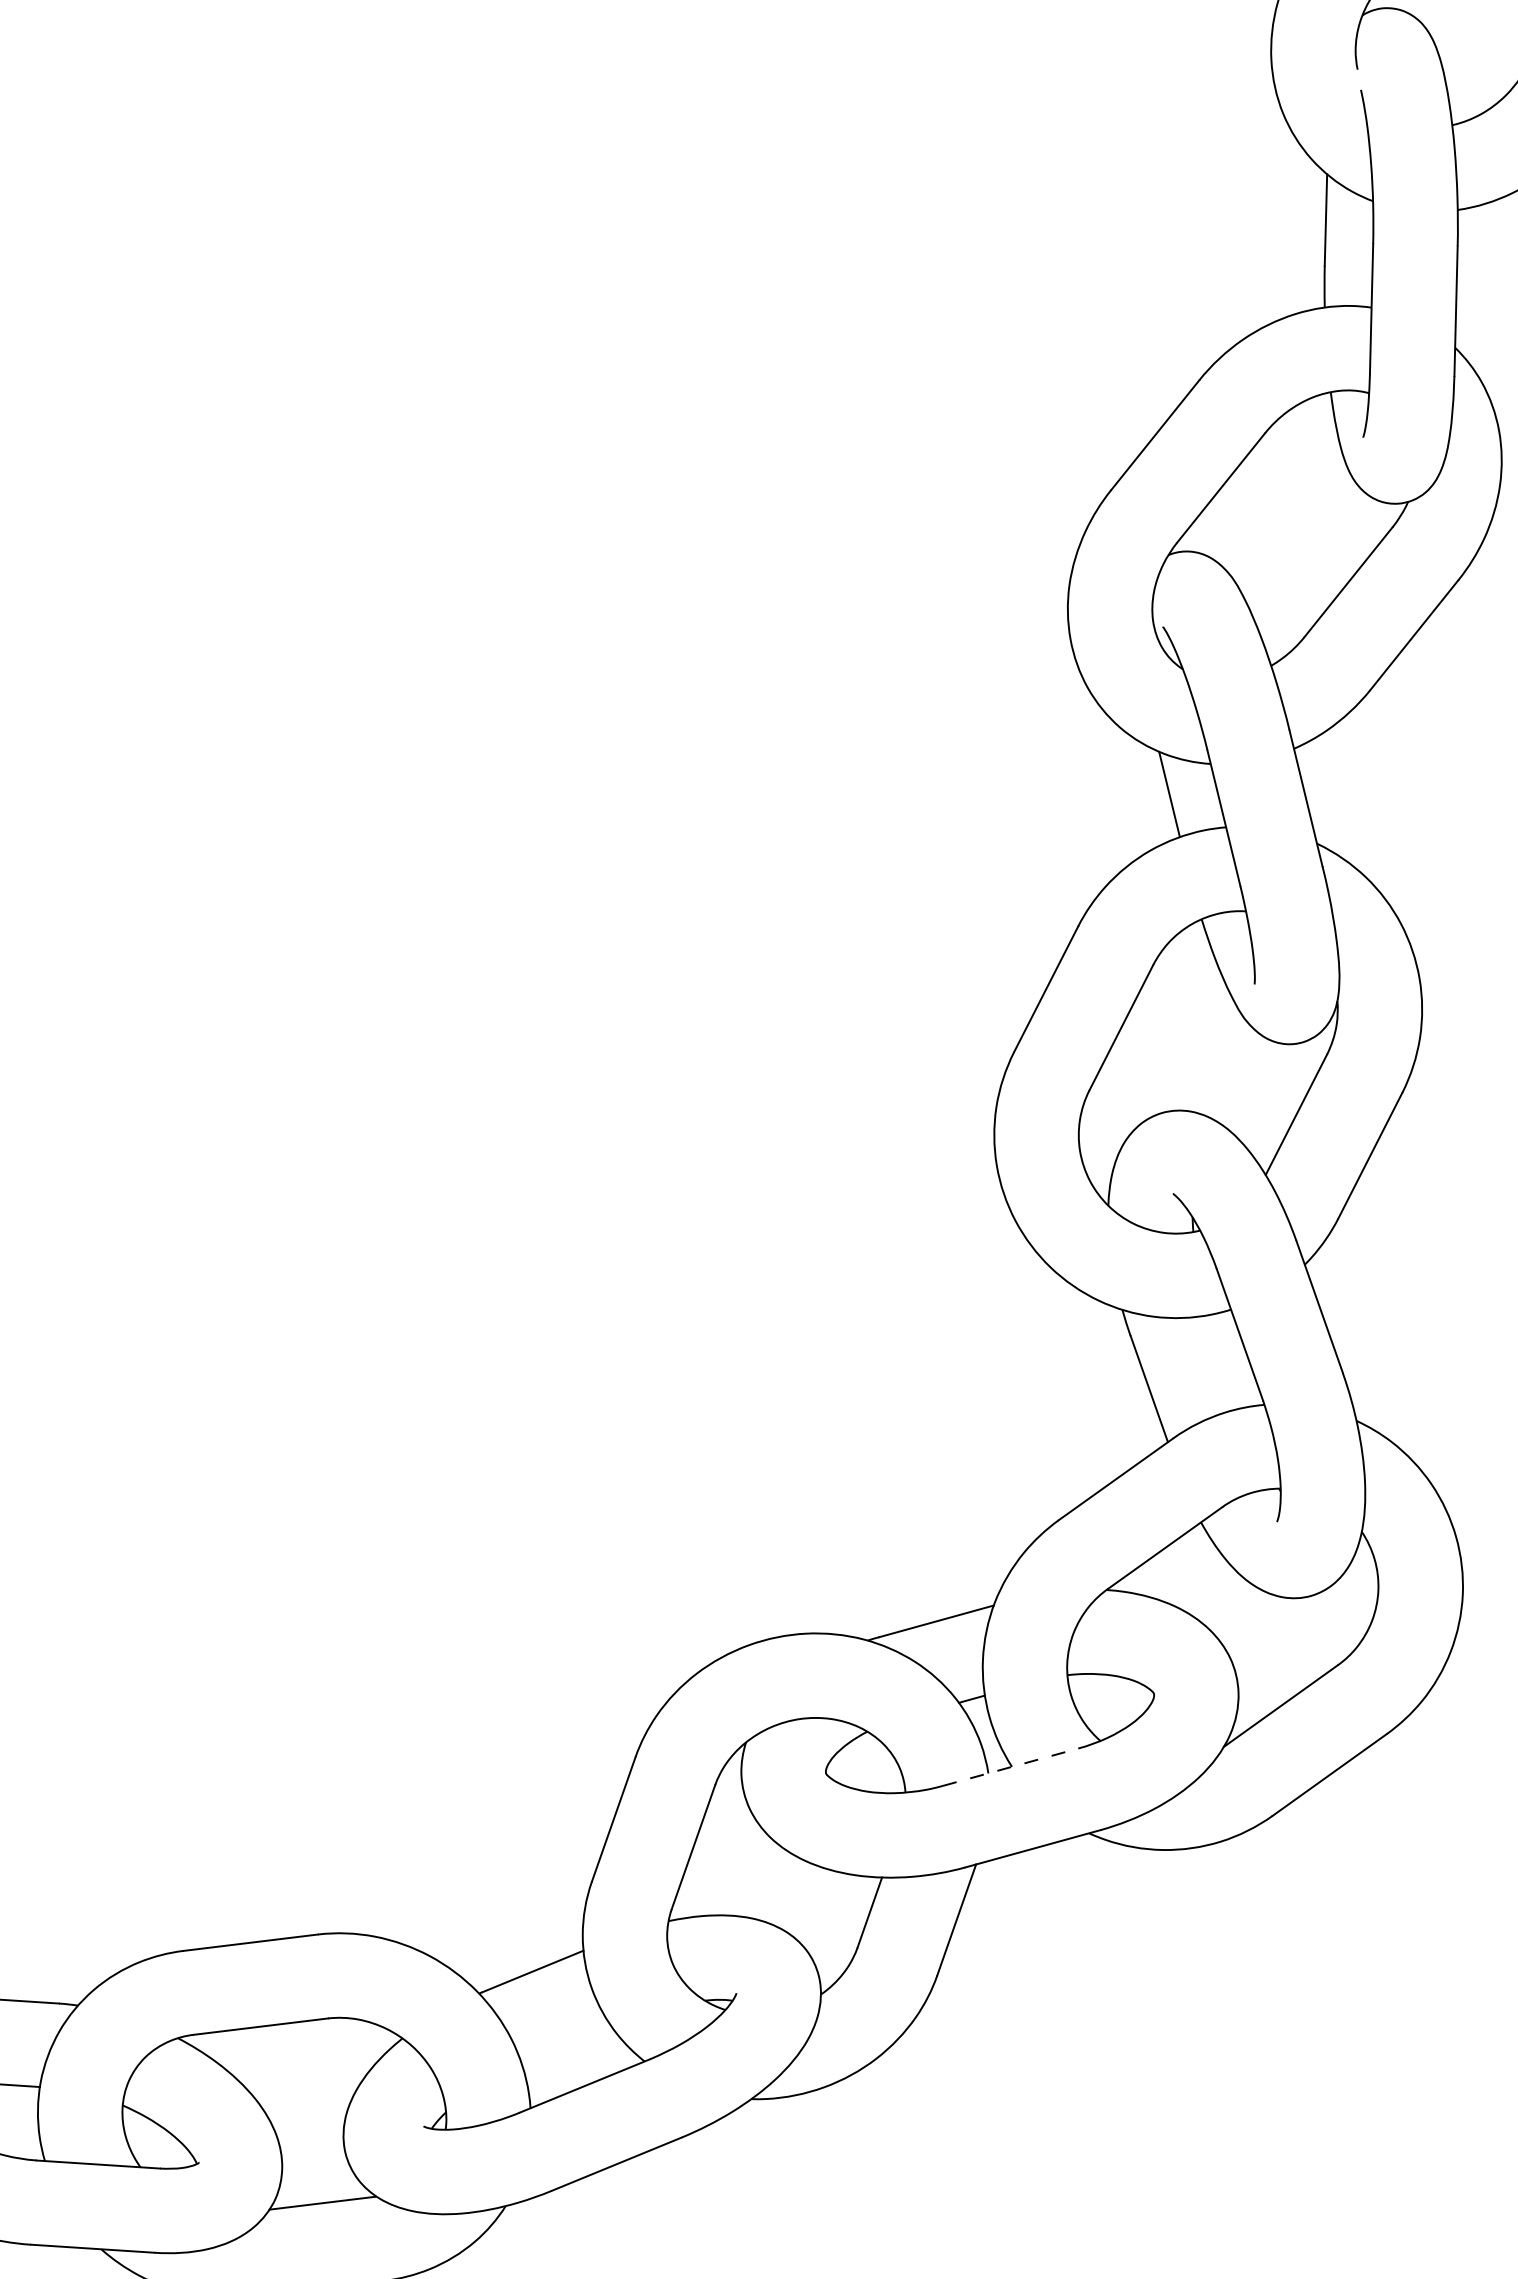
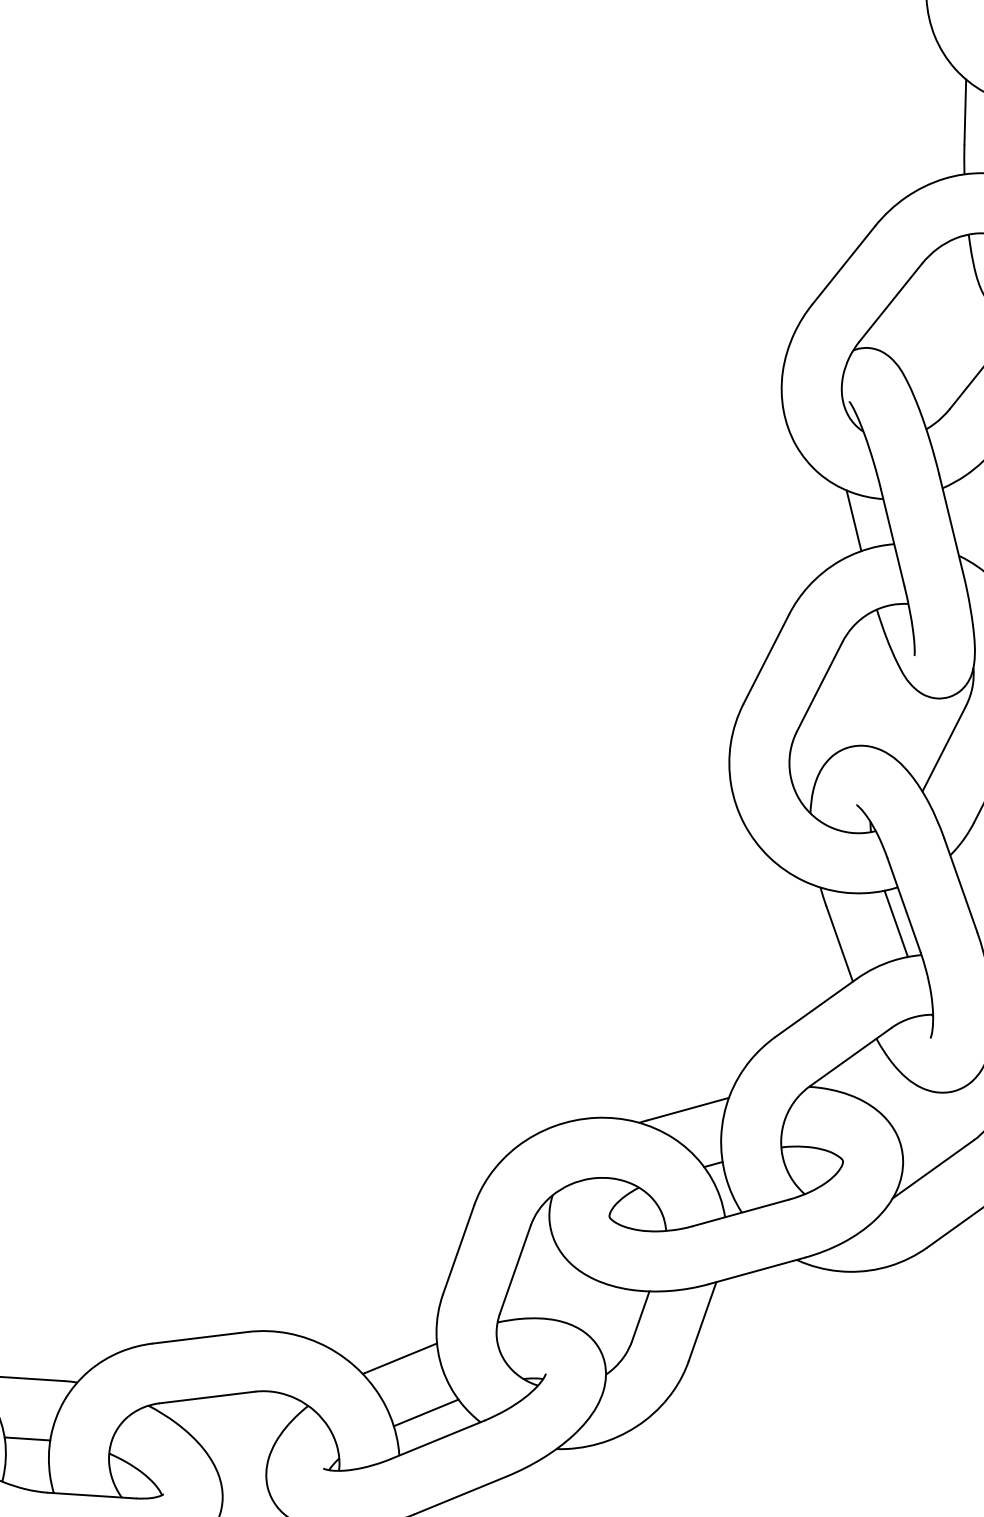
line: (1228, 1360) -> (895, 923), added
line: (1011, 1767) -> (741, 1213), dashed -> solid
line: (567, 2048) -> (425, 1413), added

